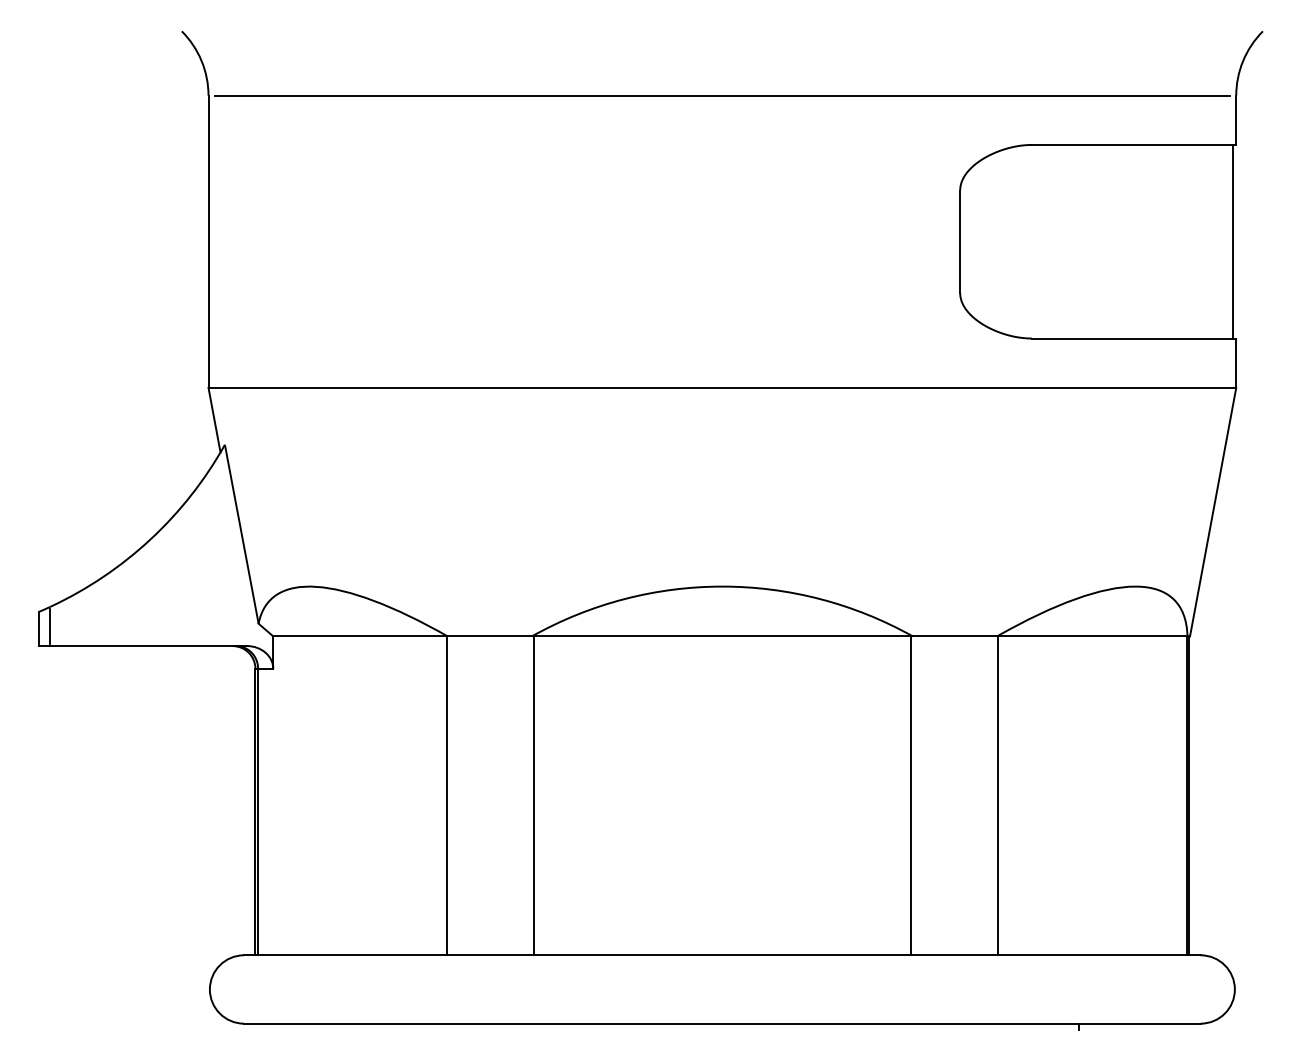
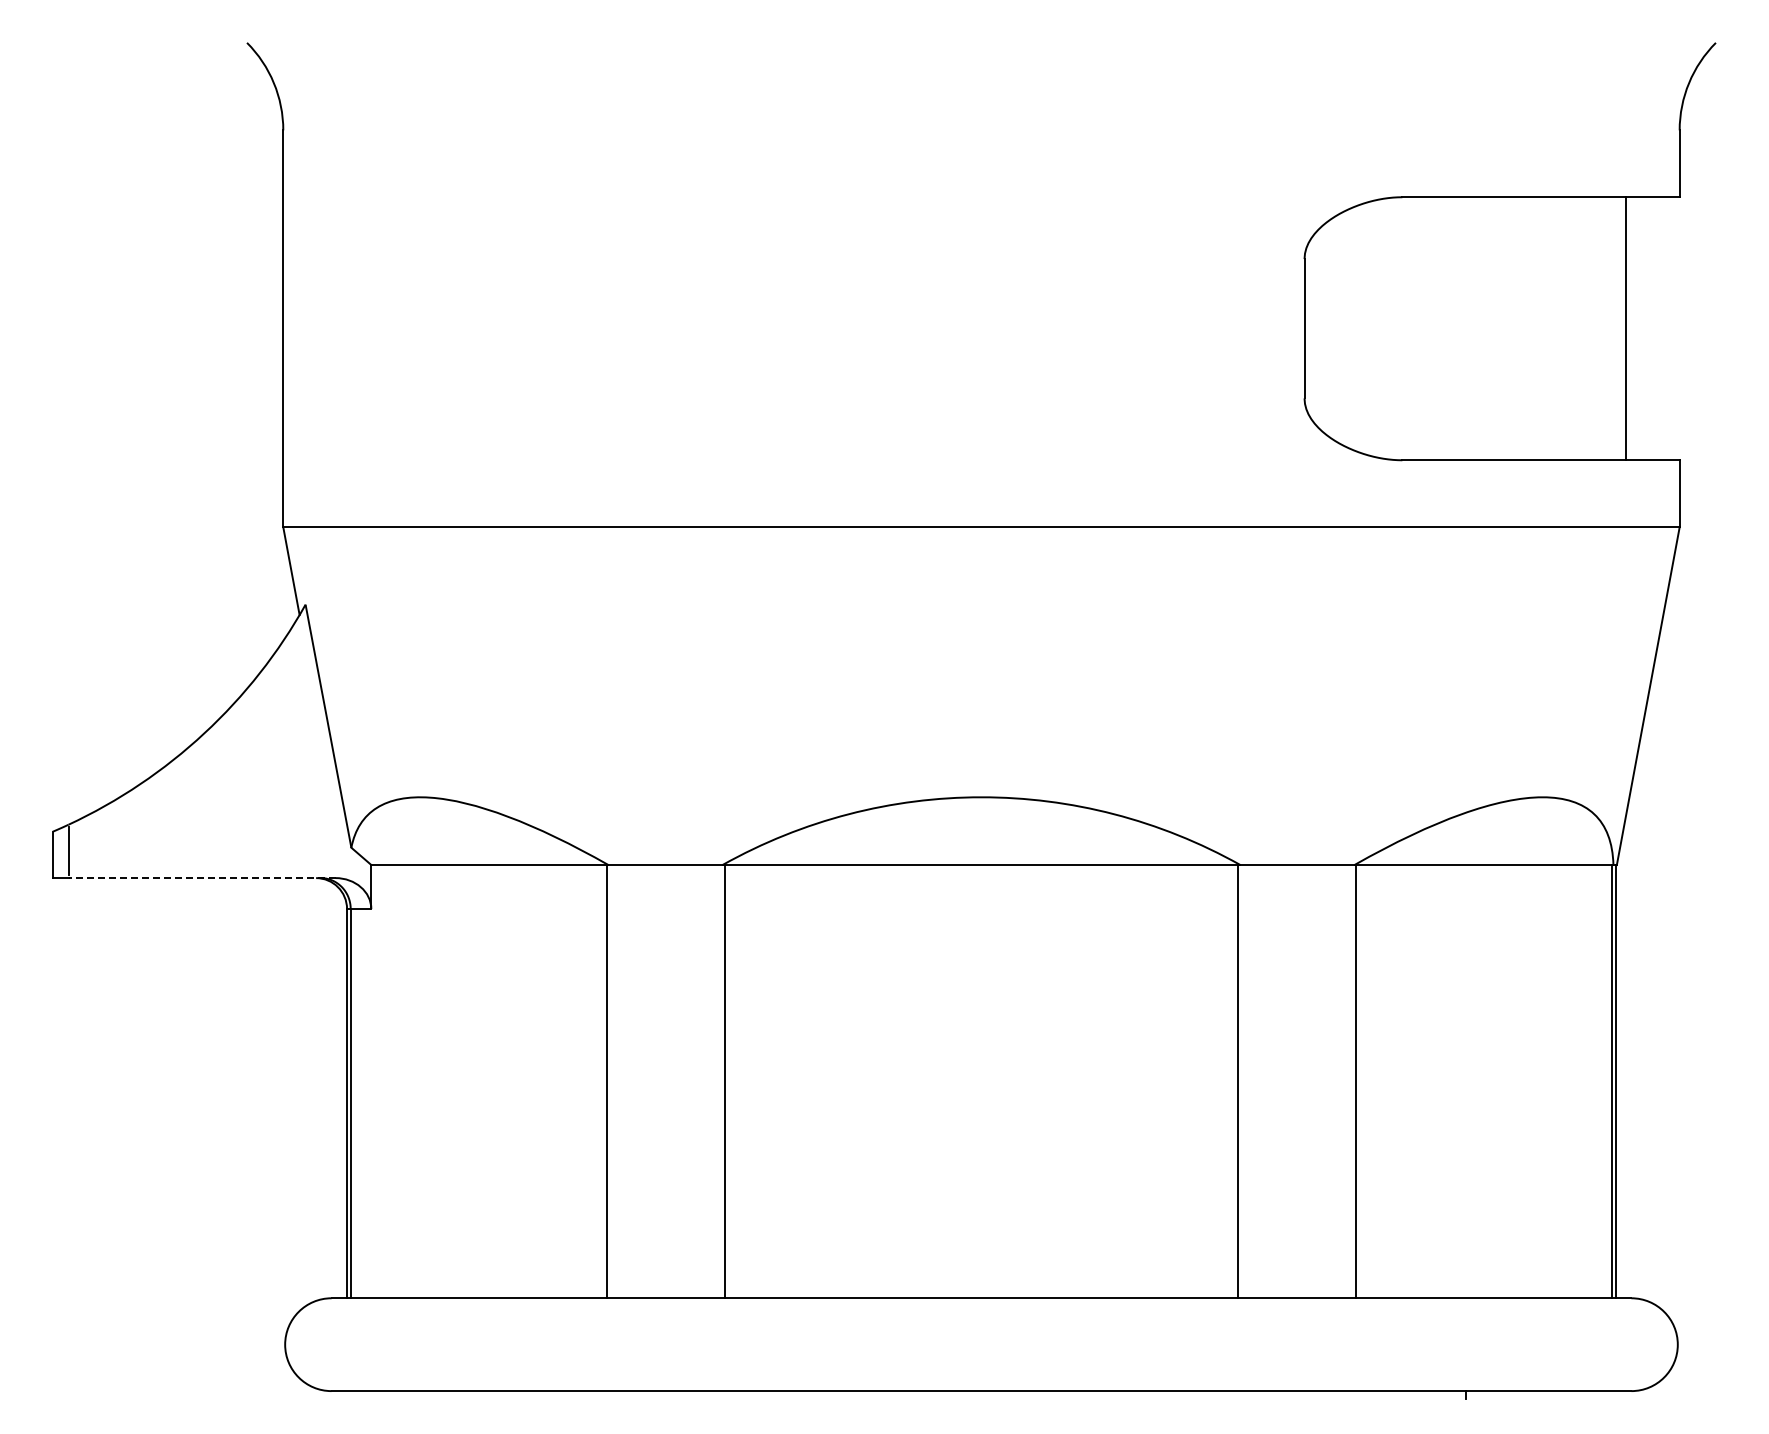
line: (722, 95) -> (981, 130), removed
line: (1233, 241) -> (1626, 328), moved
line: (149, 646) -> (202, 878), solid -> dashed

